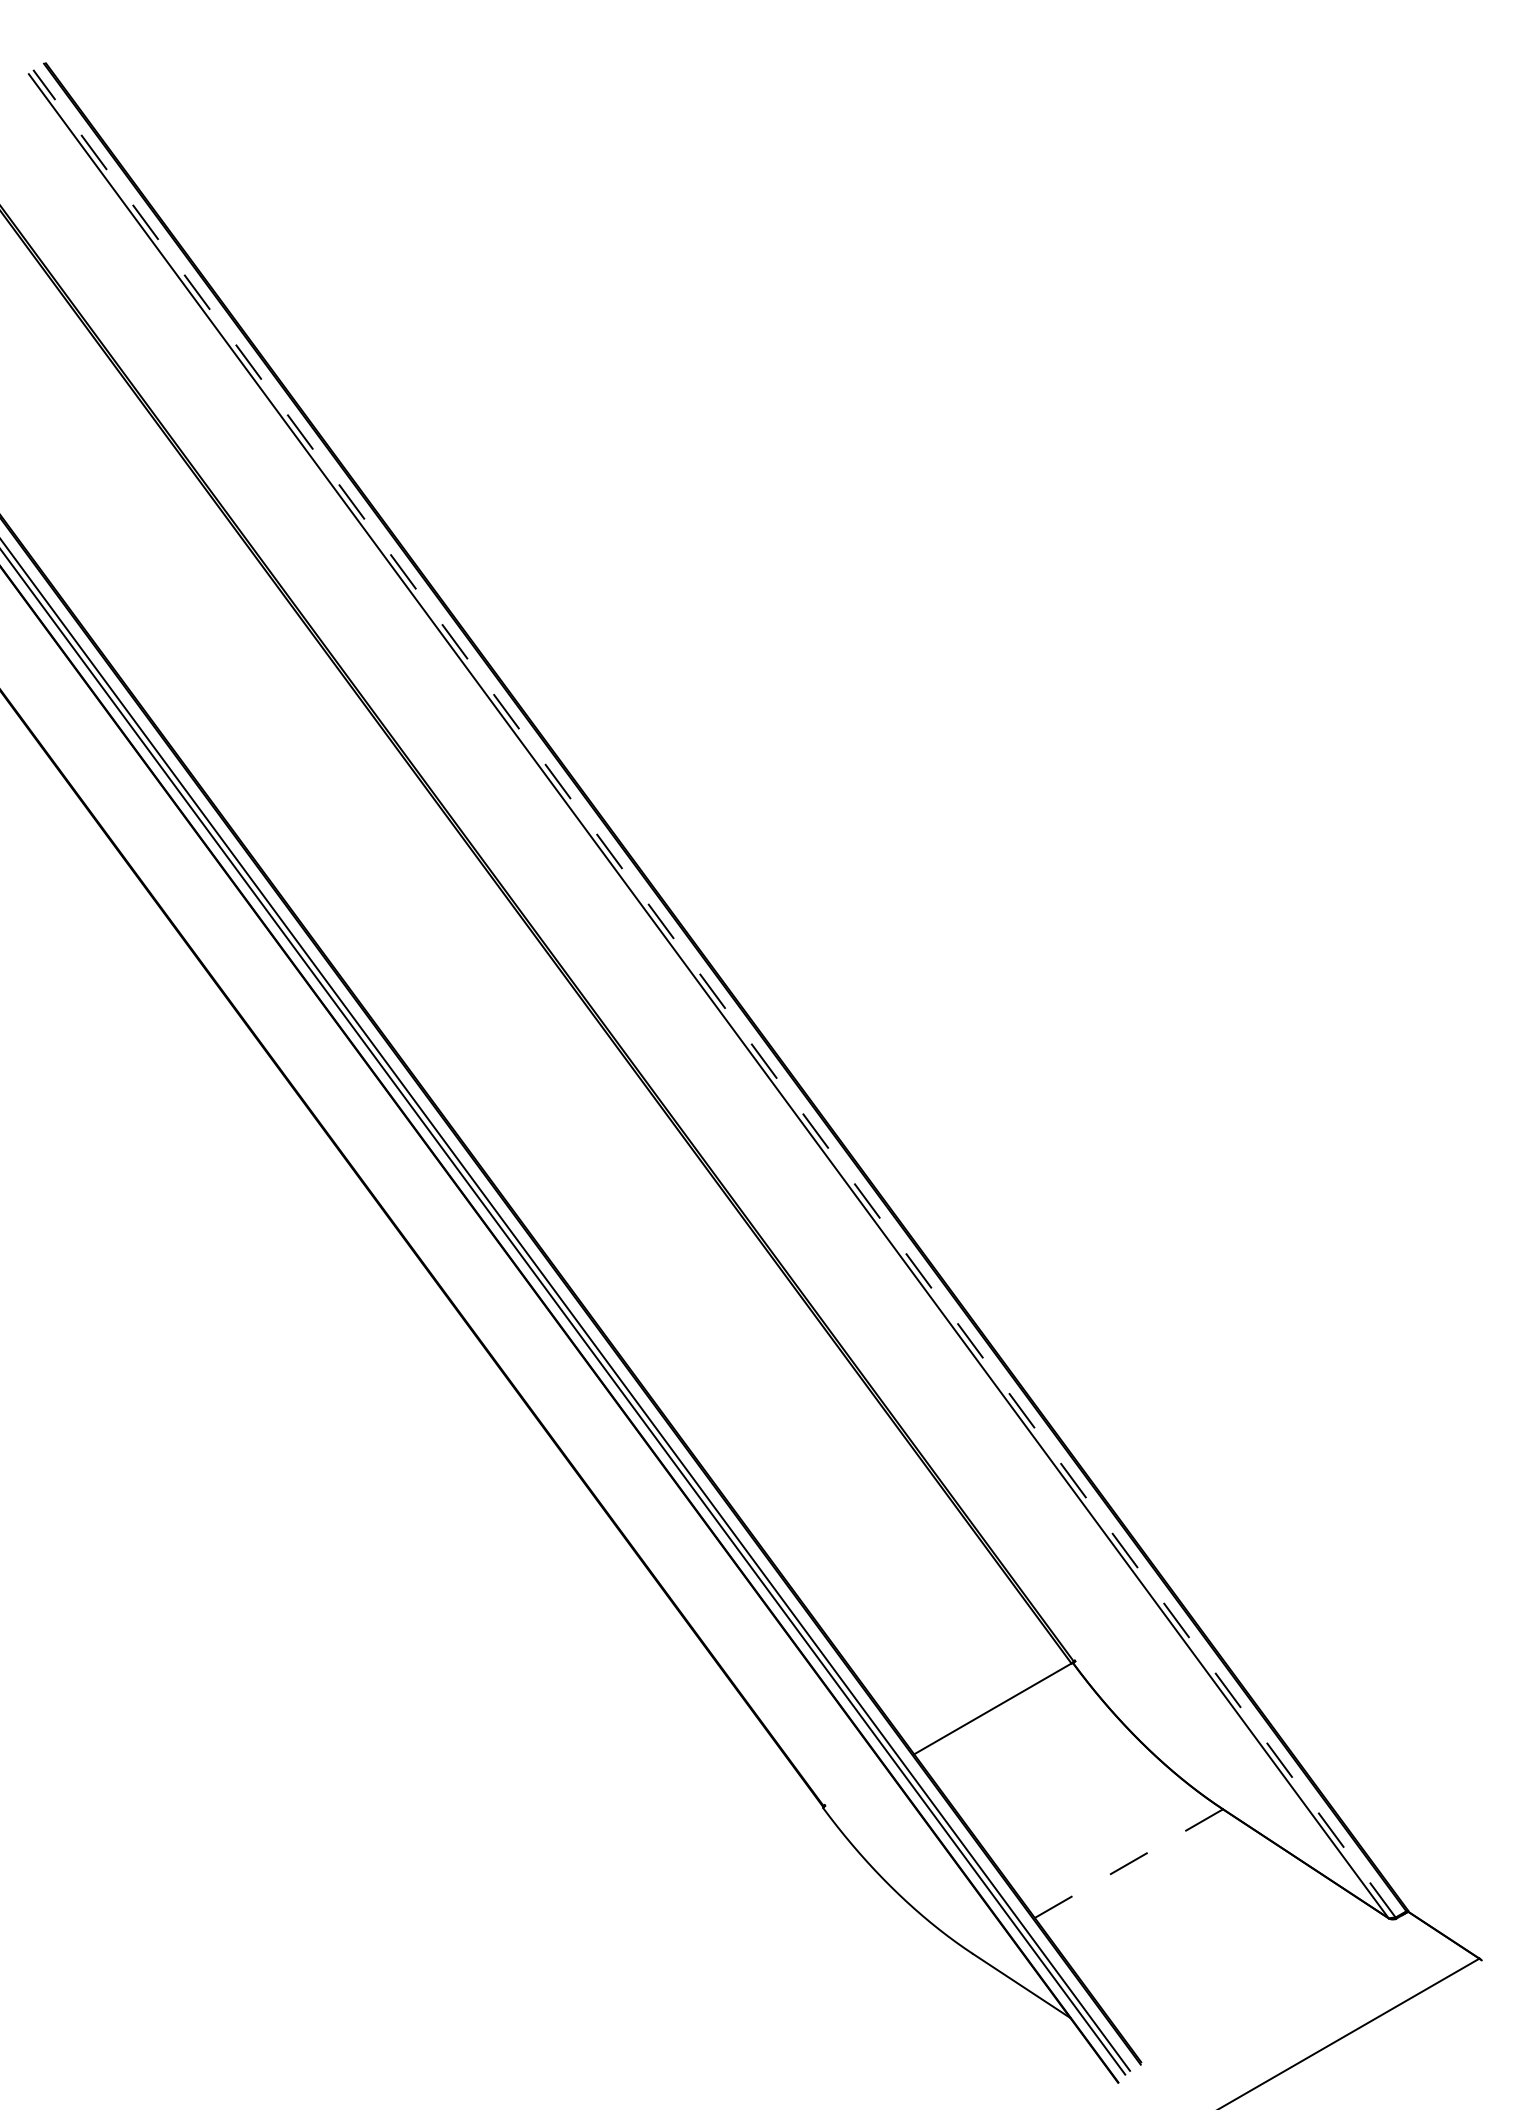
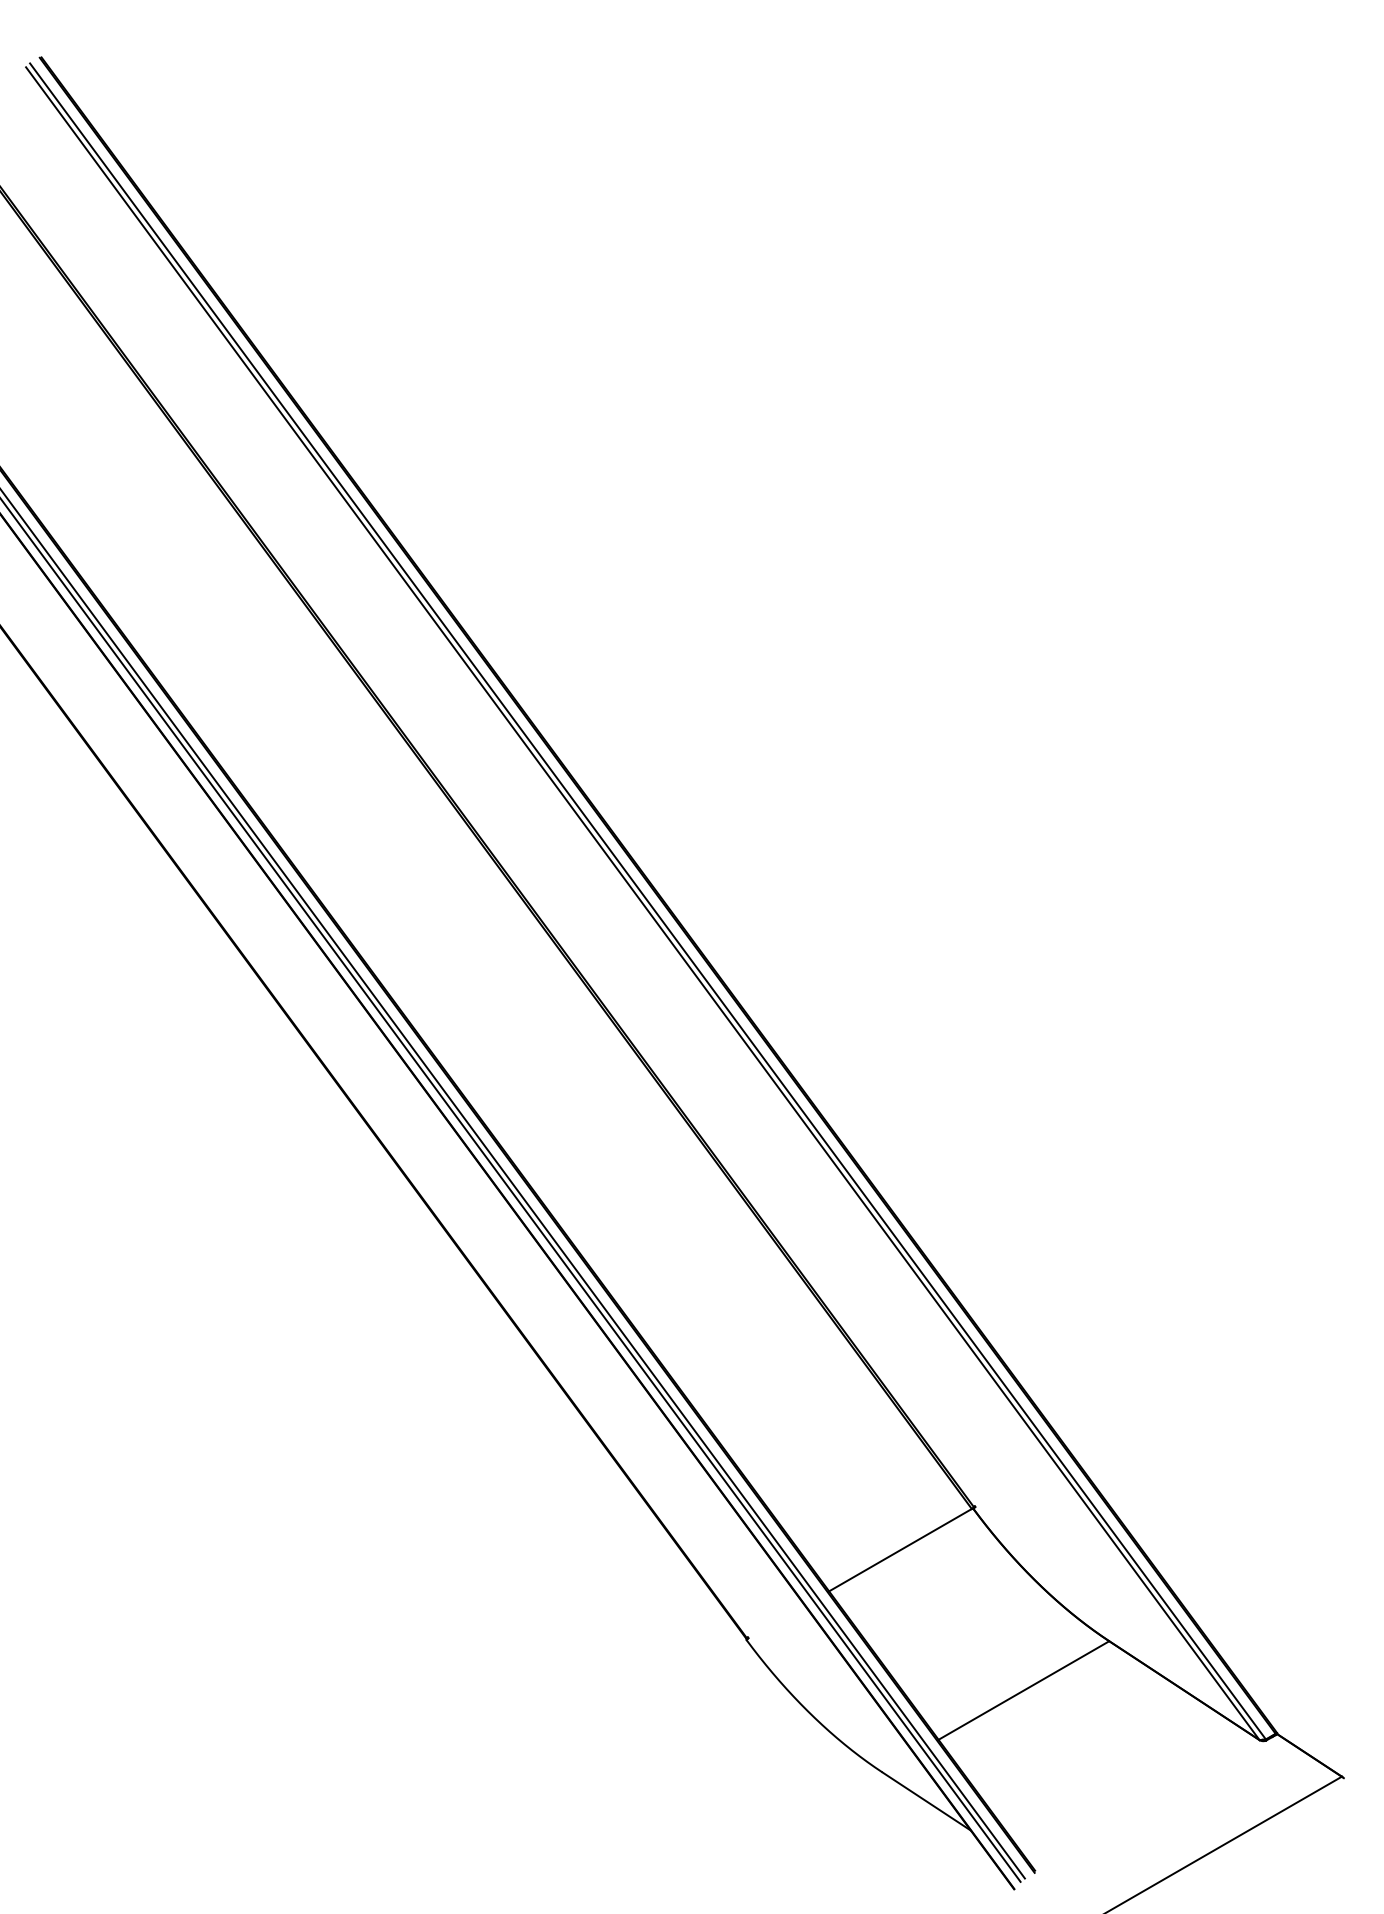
line: (714, 993) -> (648, 901), dashed -> solid
line: (1128, 1863) -> (1023, 1690), dashed -> solid

